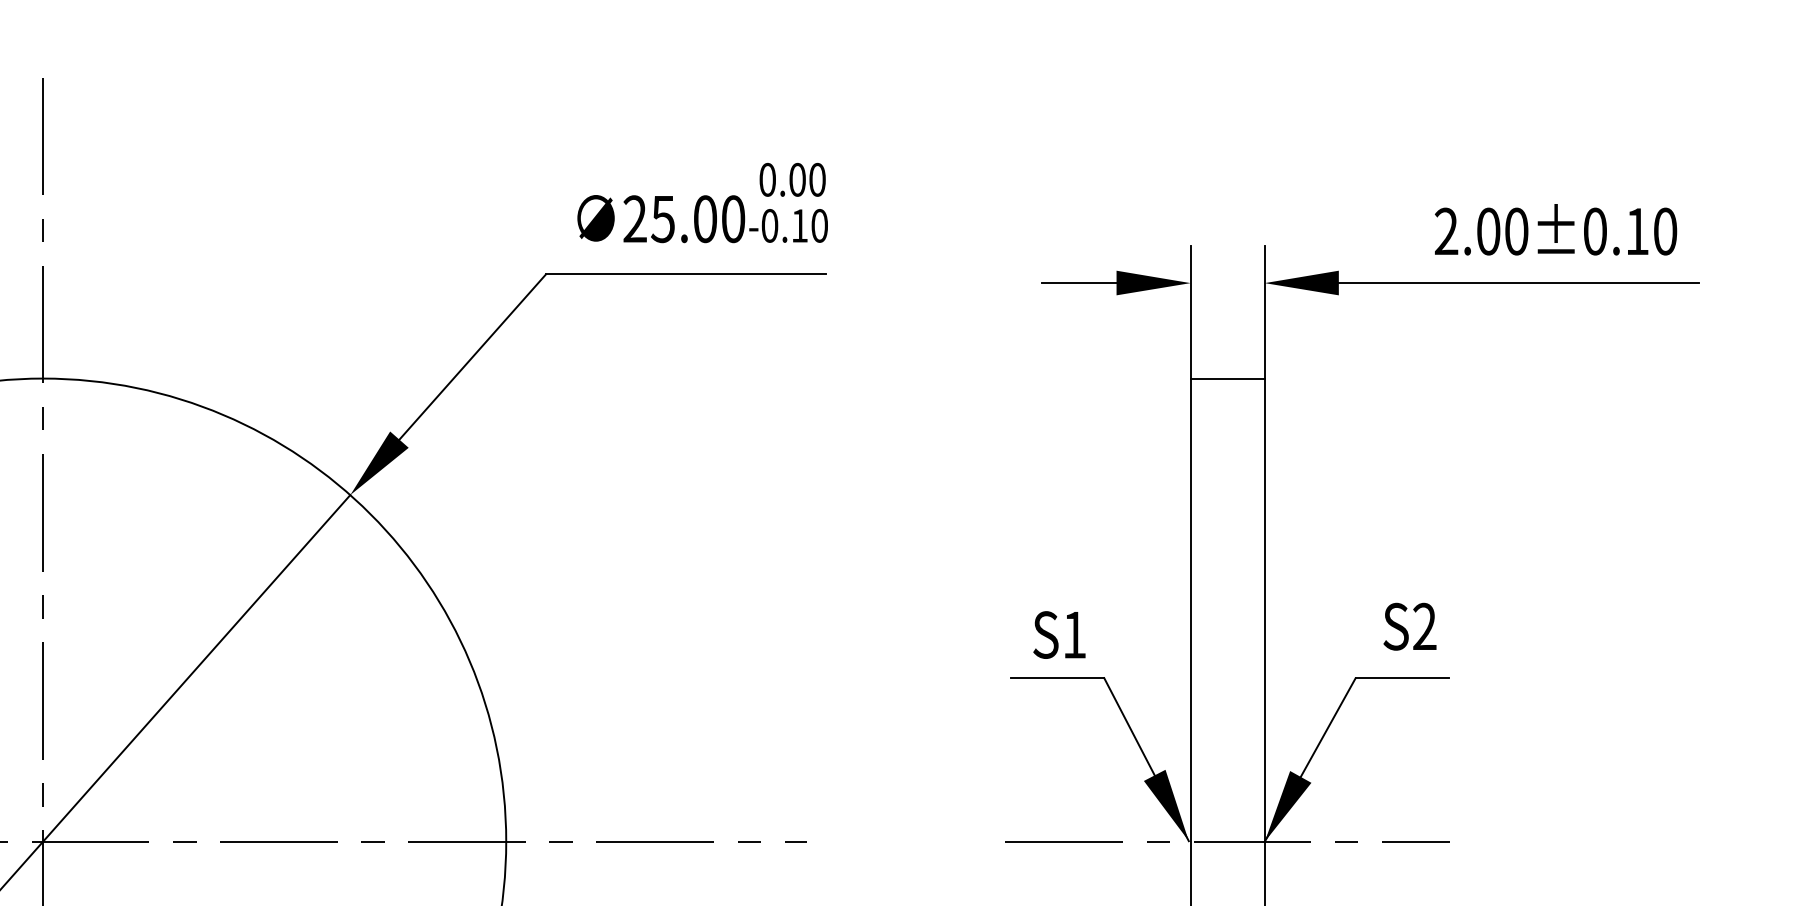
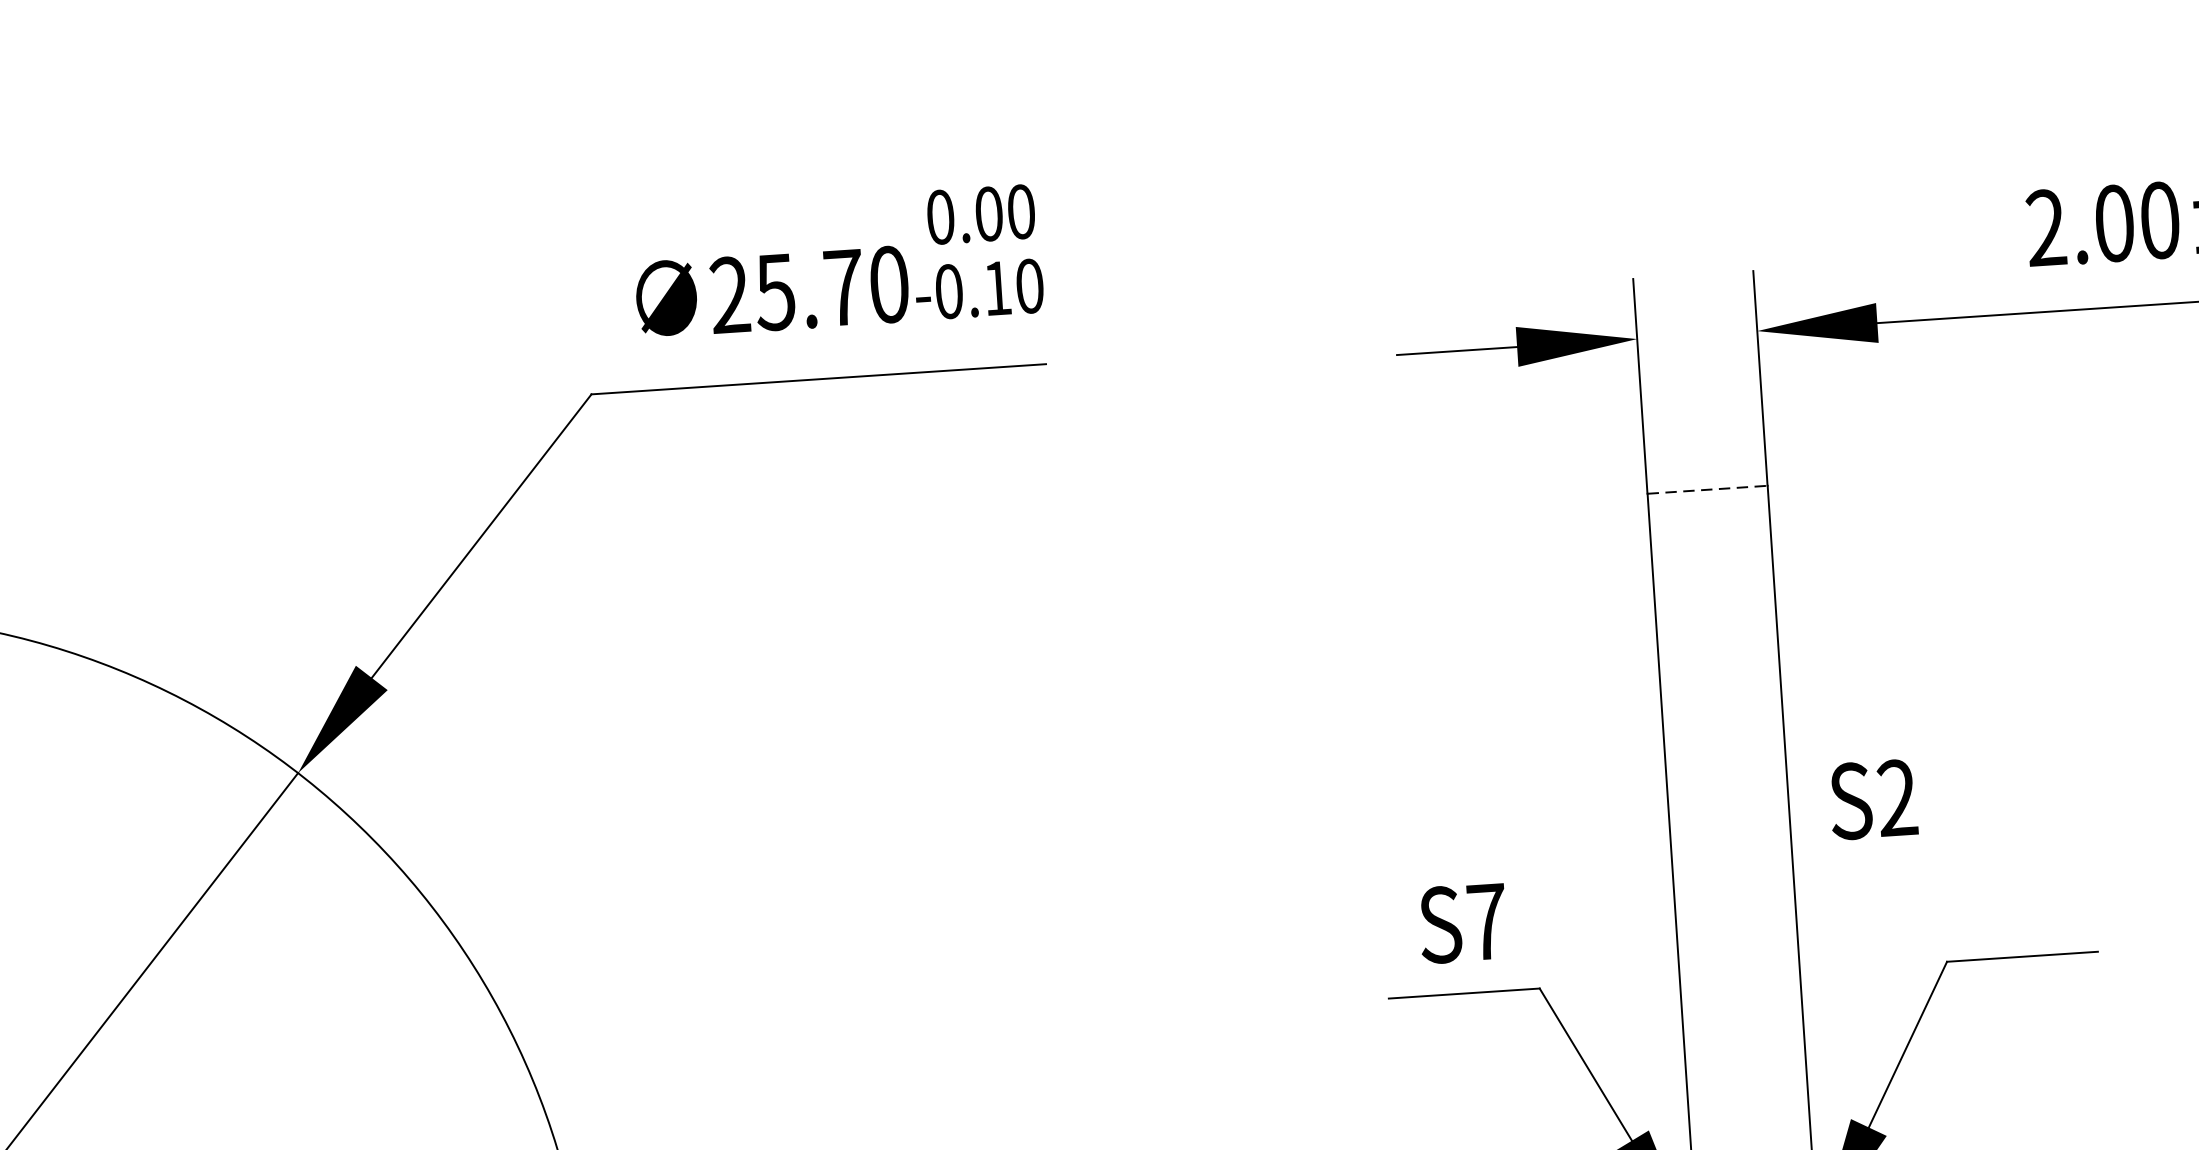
text: (705, 219) -> (844, 288), 25.00 -> 25.70
line: (1228, 378) -> (1708, 489), solid -> dashed
text: (1409, 626) -> (1872, 799), moved
text: (1074, 635) -> (1486, 922), S1 -> S7

